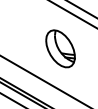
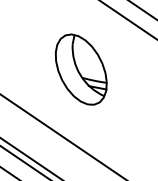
part: (60, 48) -> (81, 68), moved

